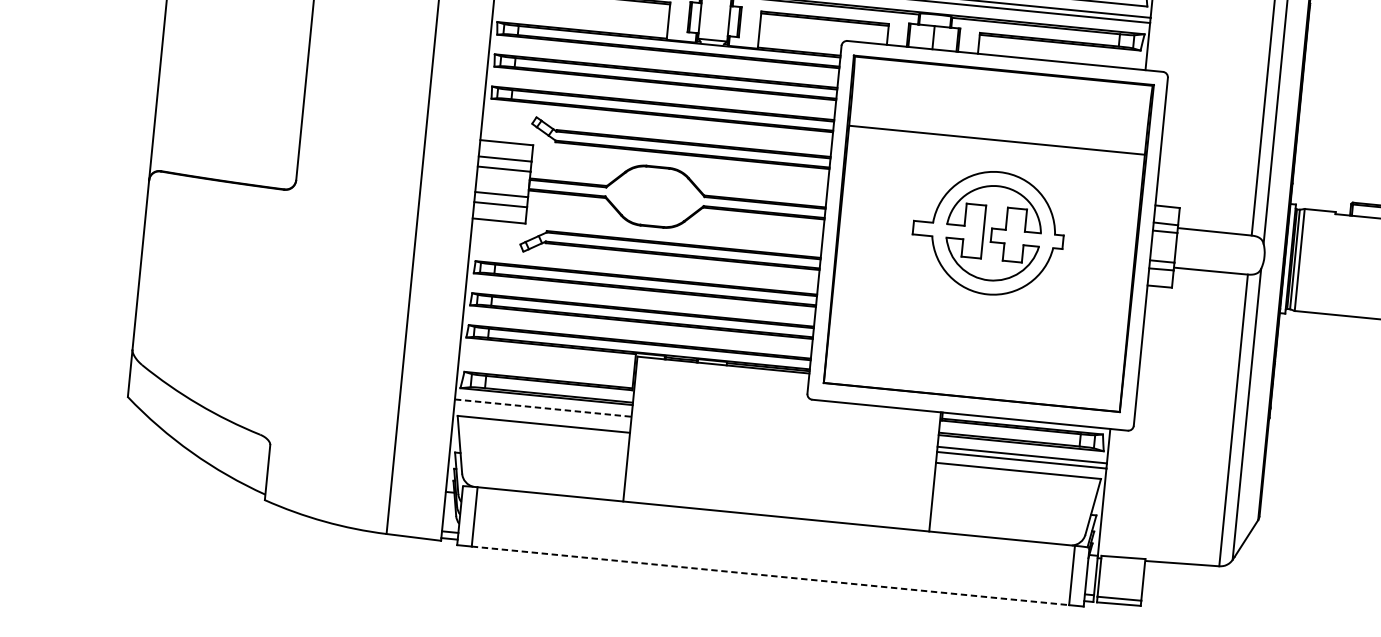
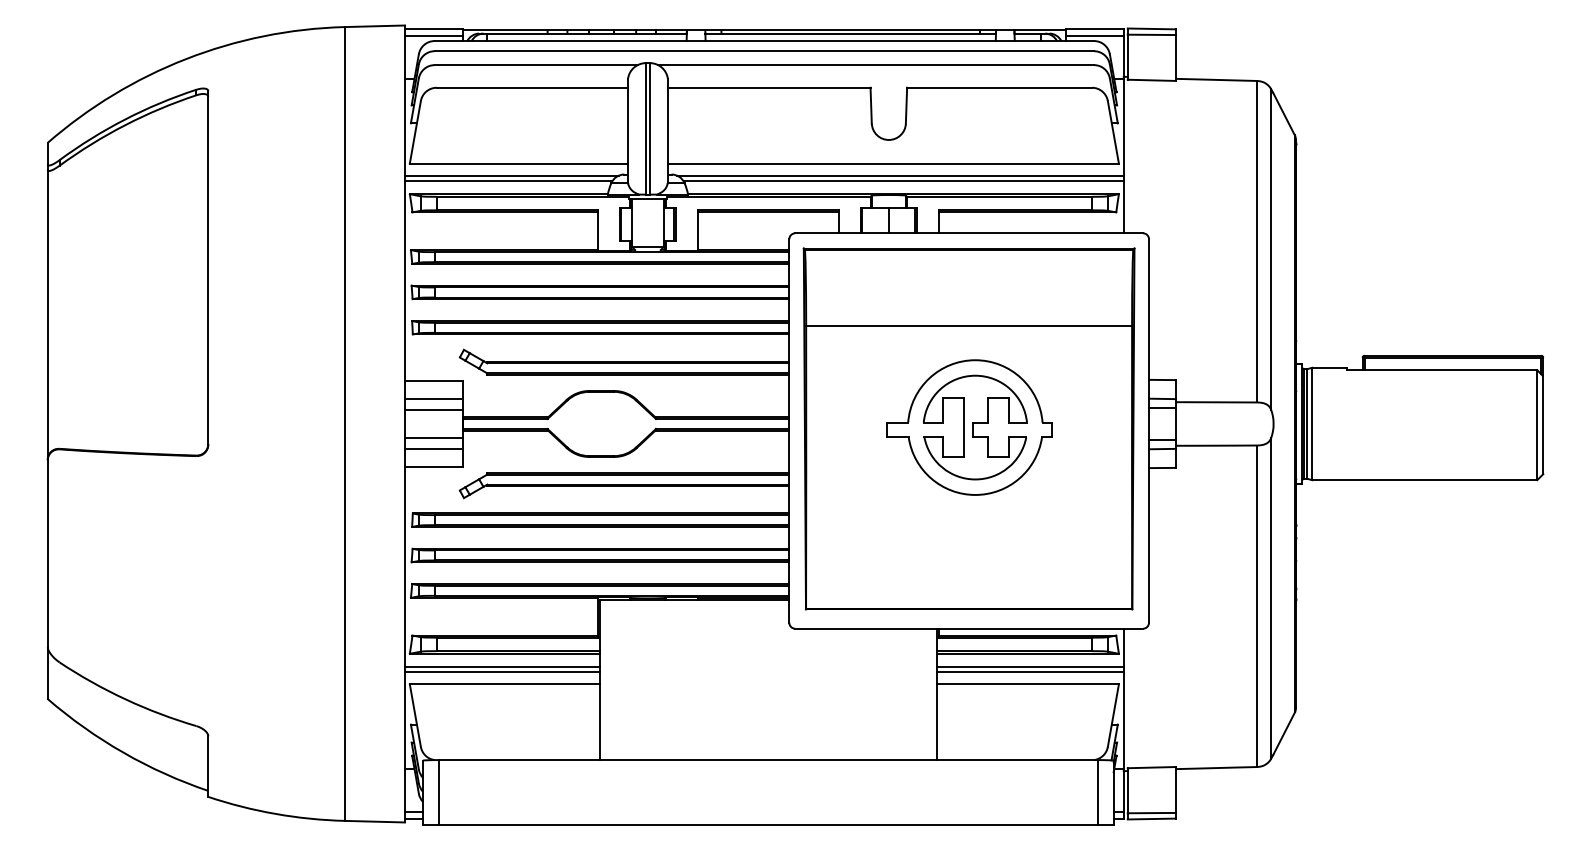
line: (543, 407) -> (502, 666), dashed -> solid
line: (542, 413) -> (502, 672), added
line: (770, 575) -> (768, 825), dashed -> solid

